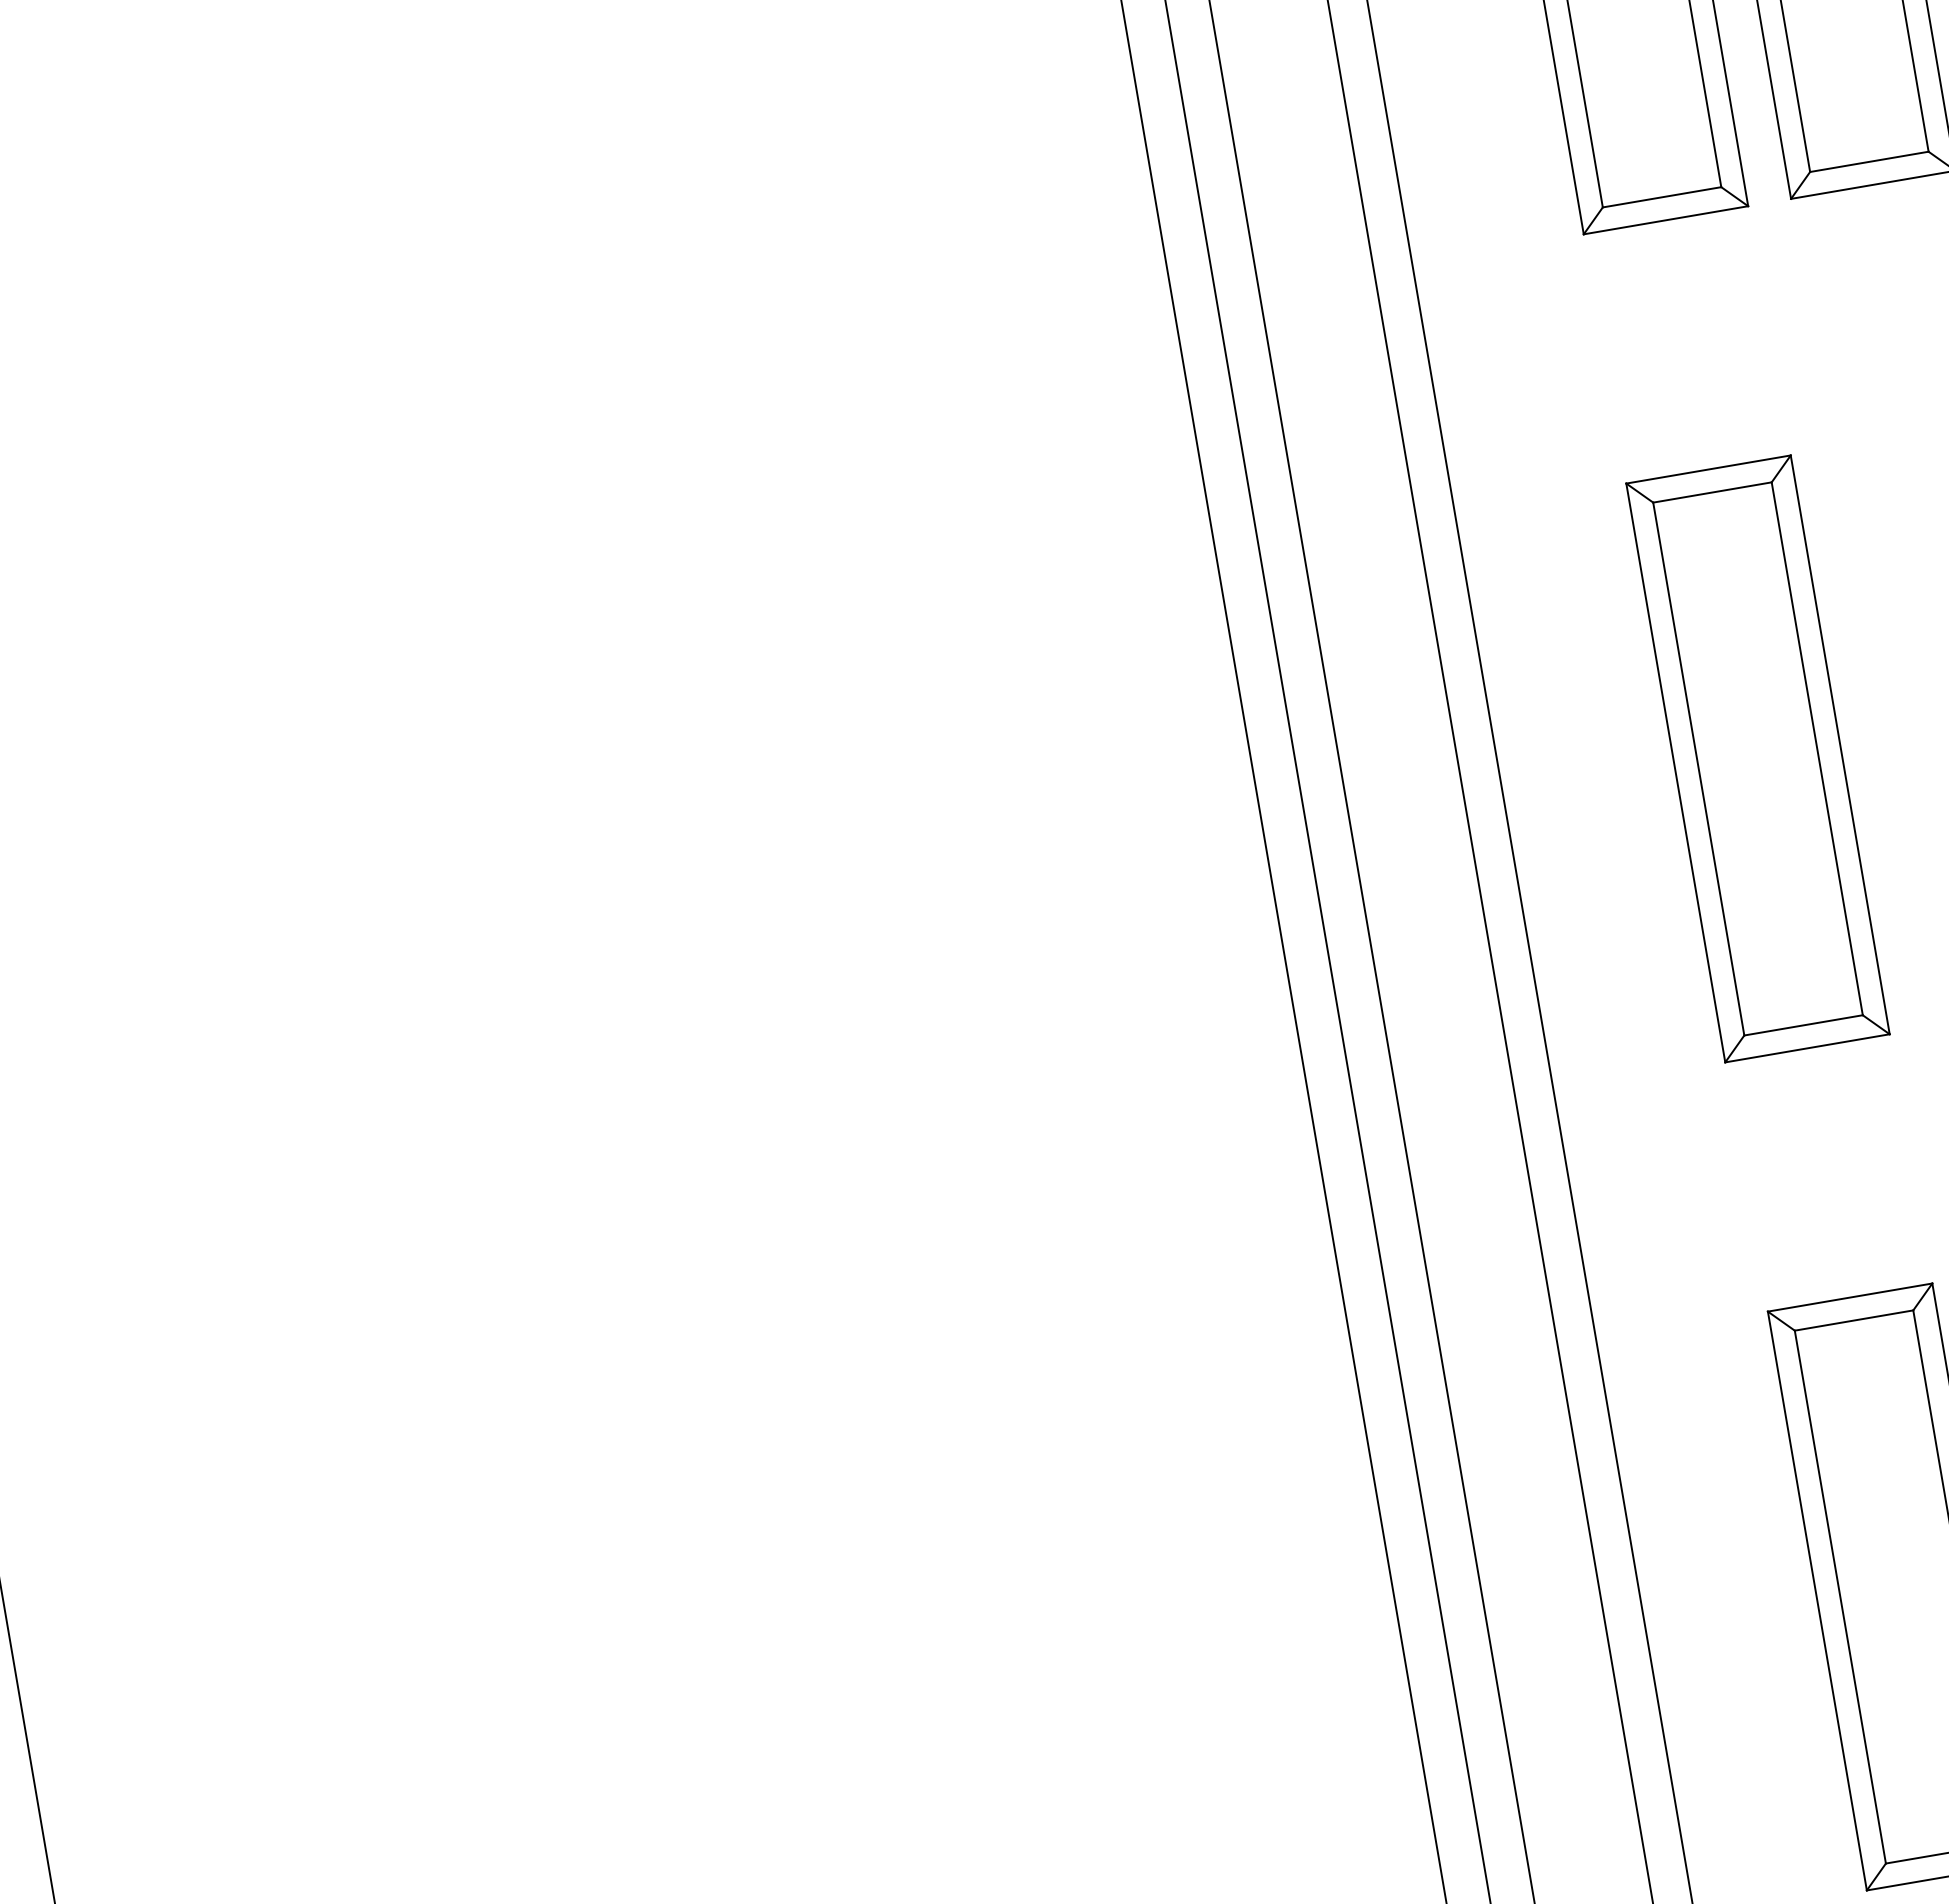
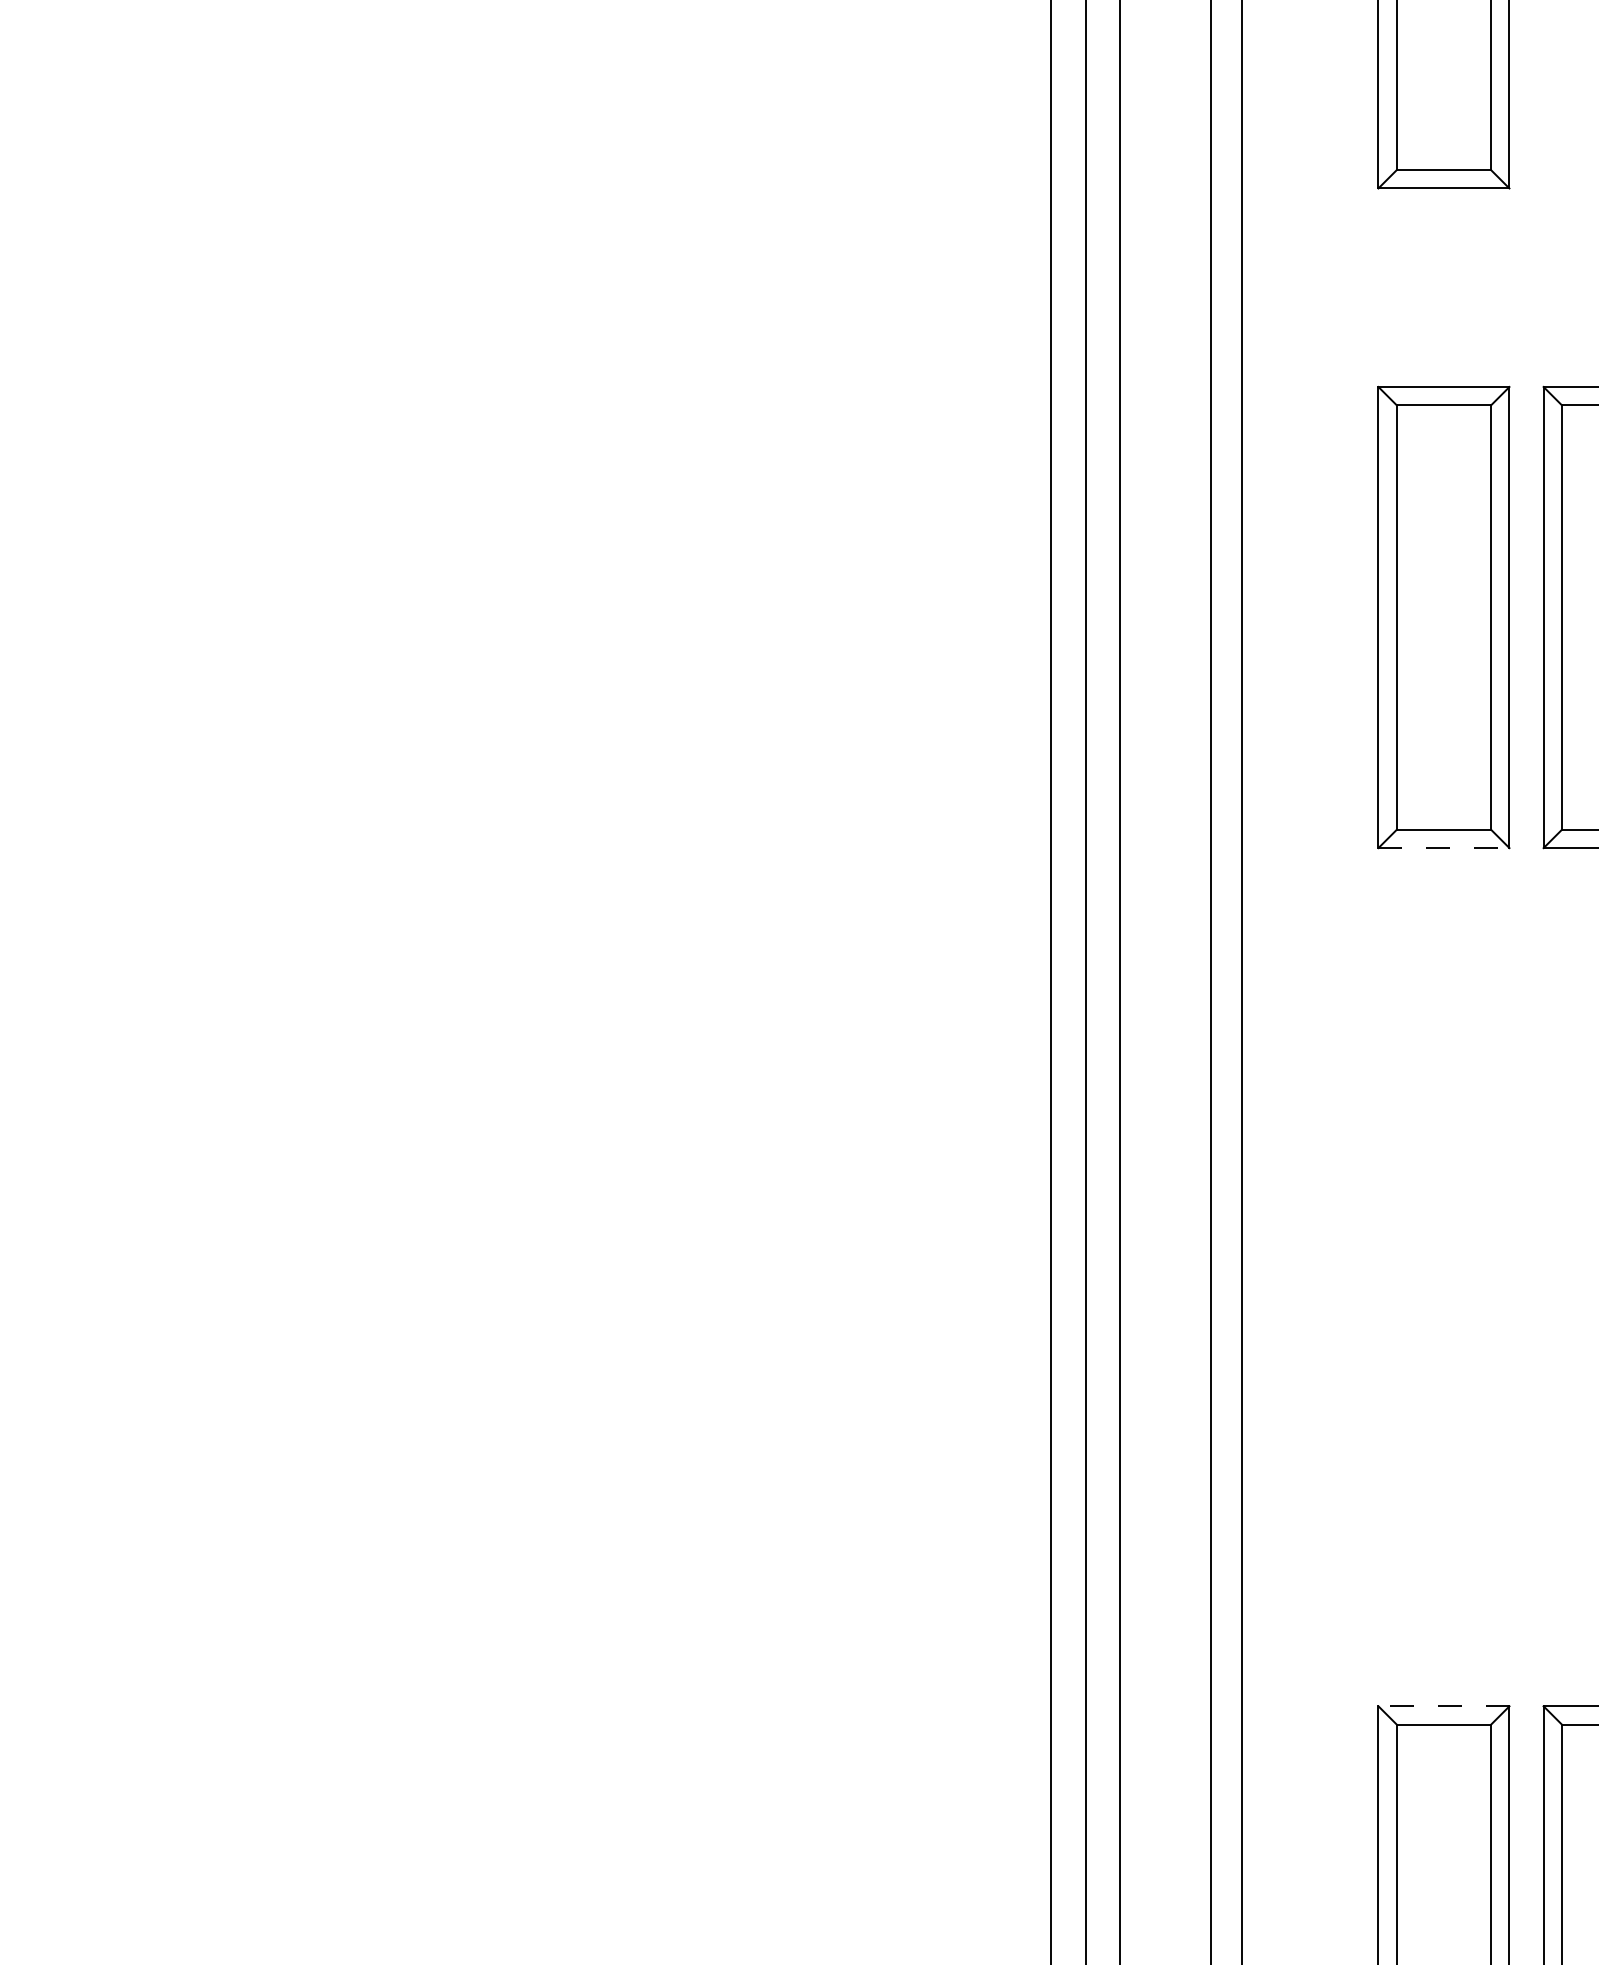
line: (1666, 220) -> (1444, 848), solid -> dashed
part: (1757, 758) -> (1443, 1276), removed
line: (1849, 1297) -> (1443, 1706), solid -> dashed

